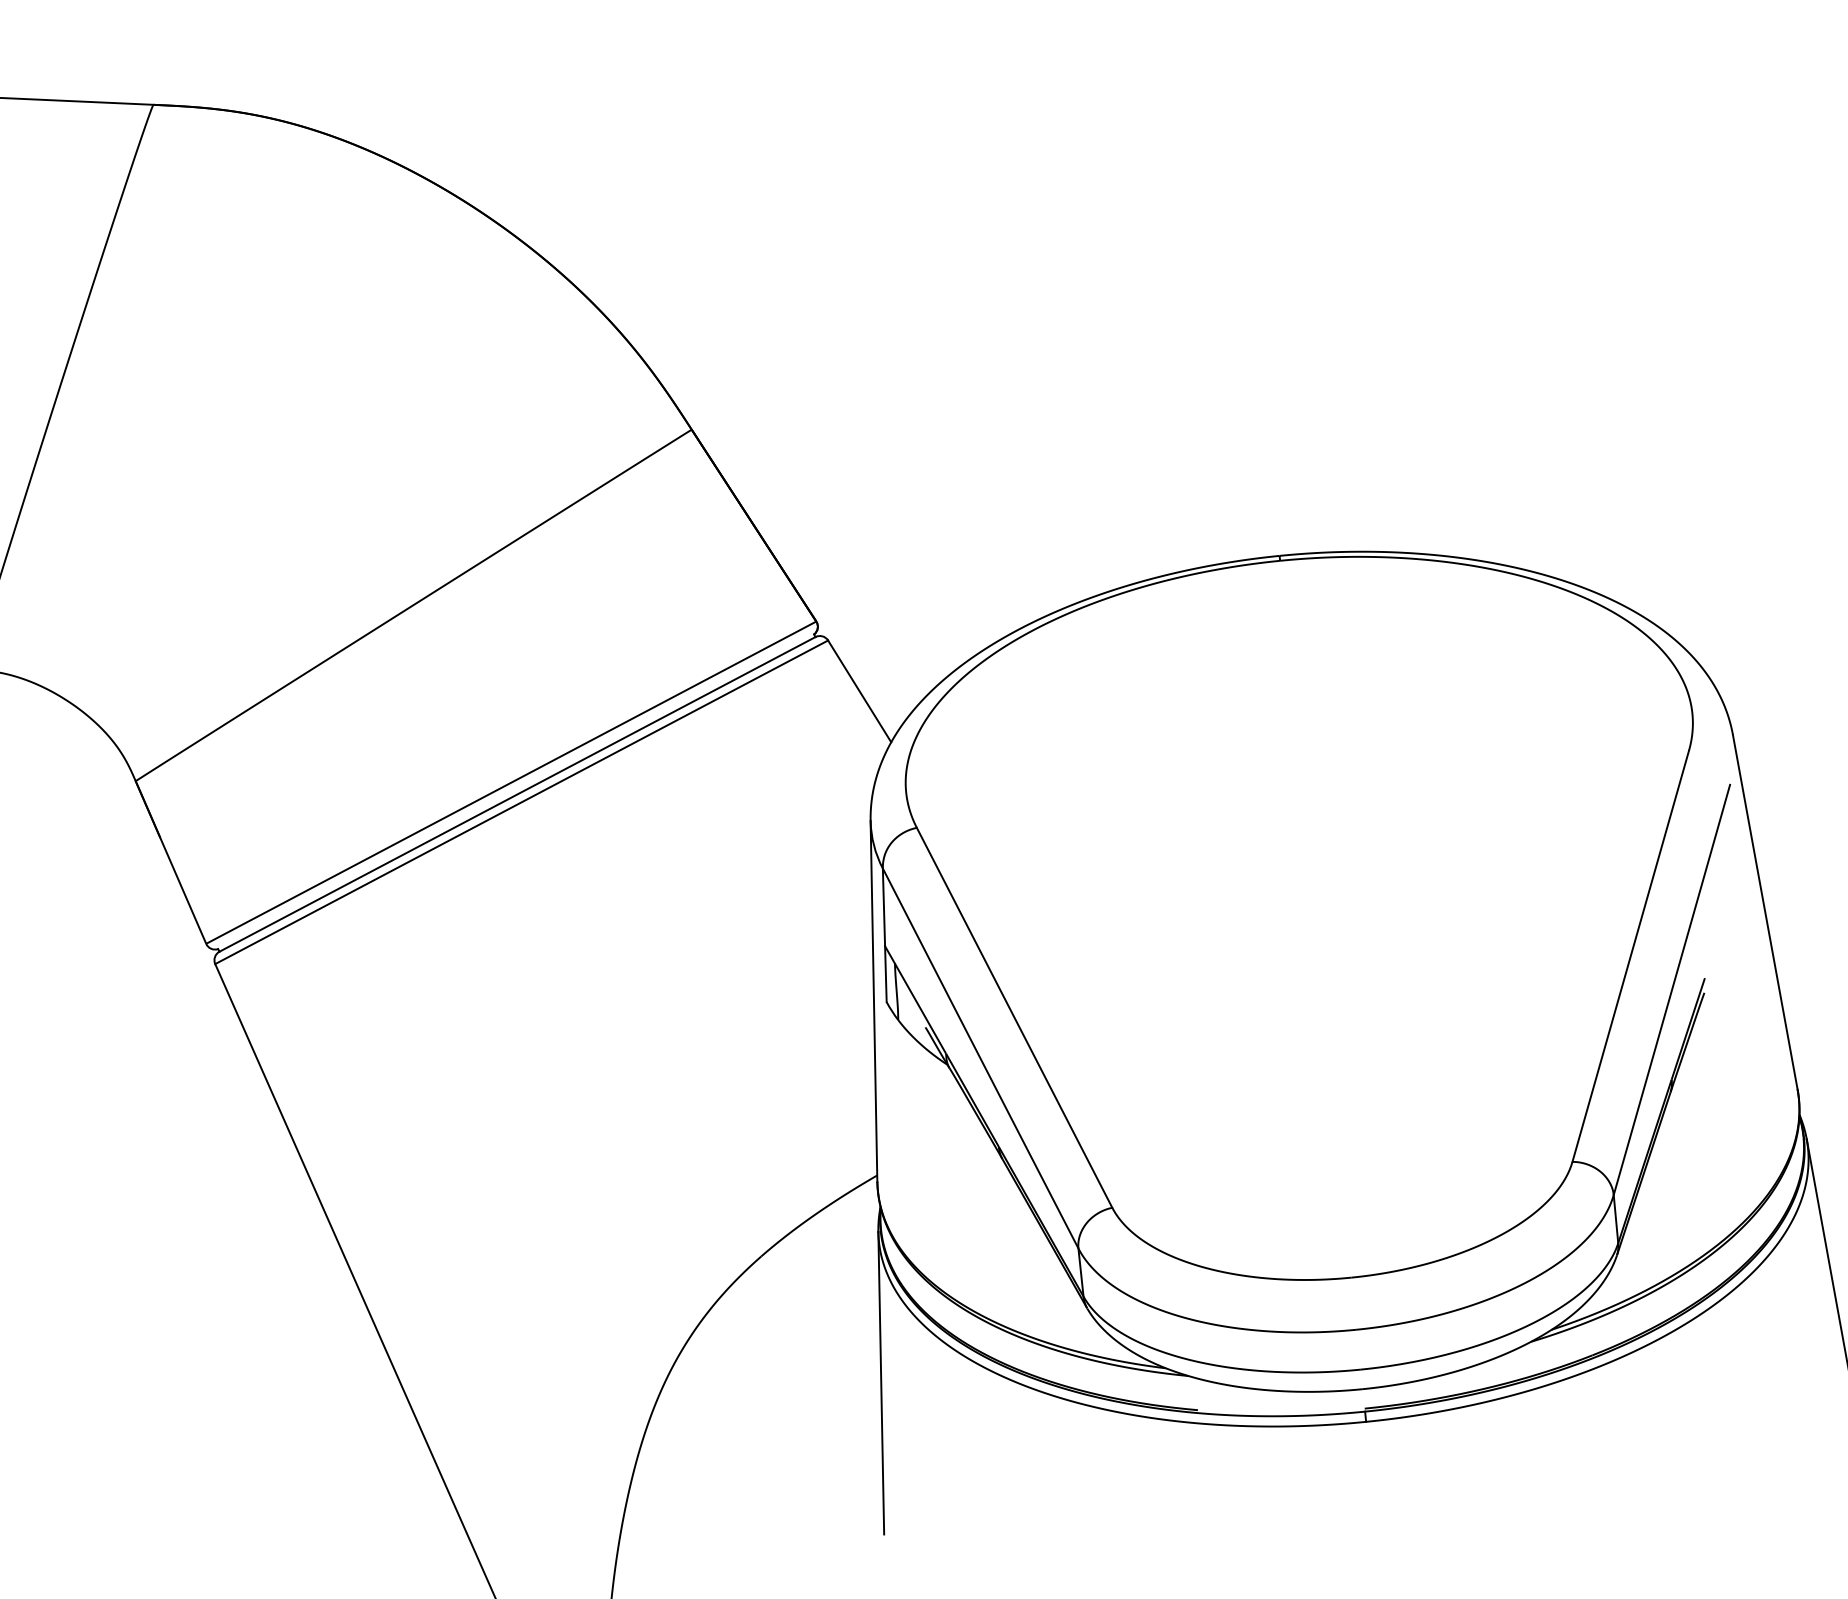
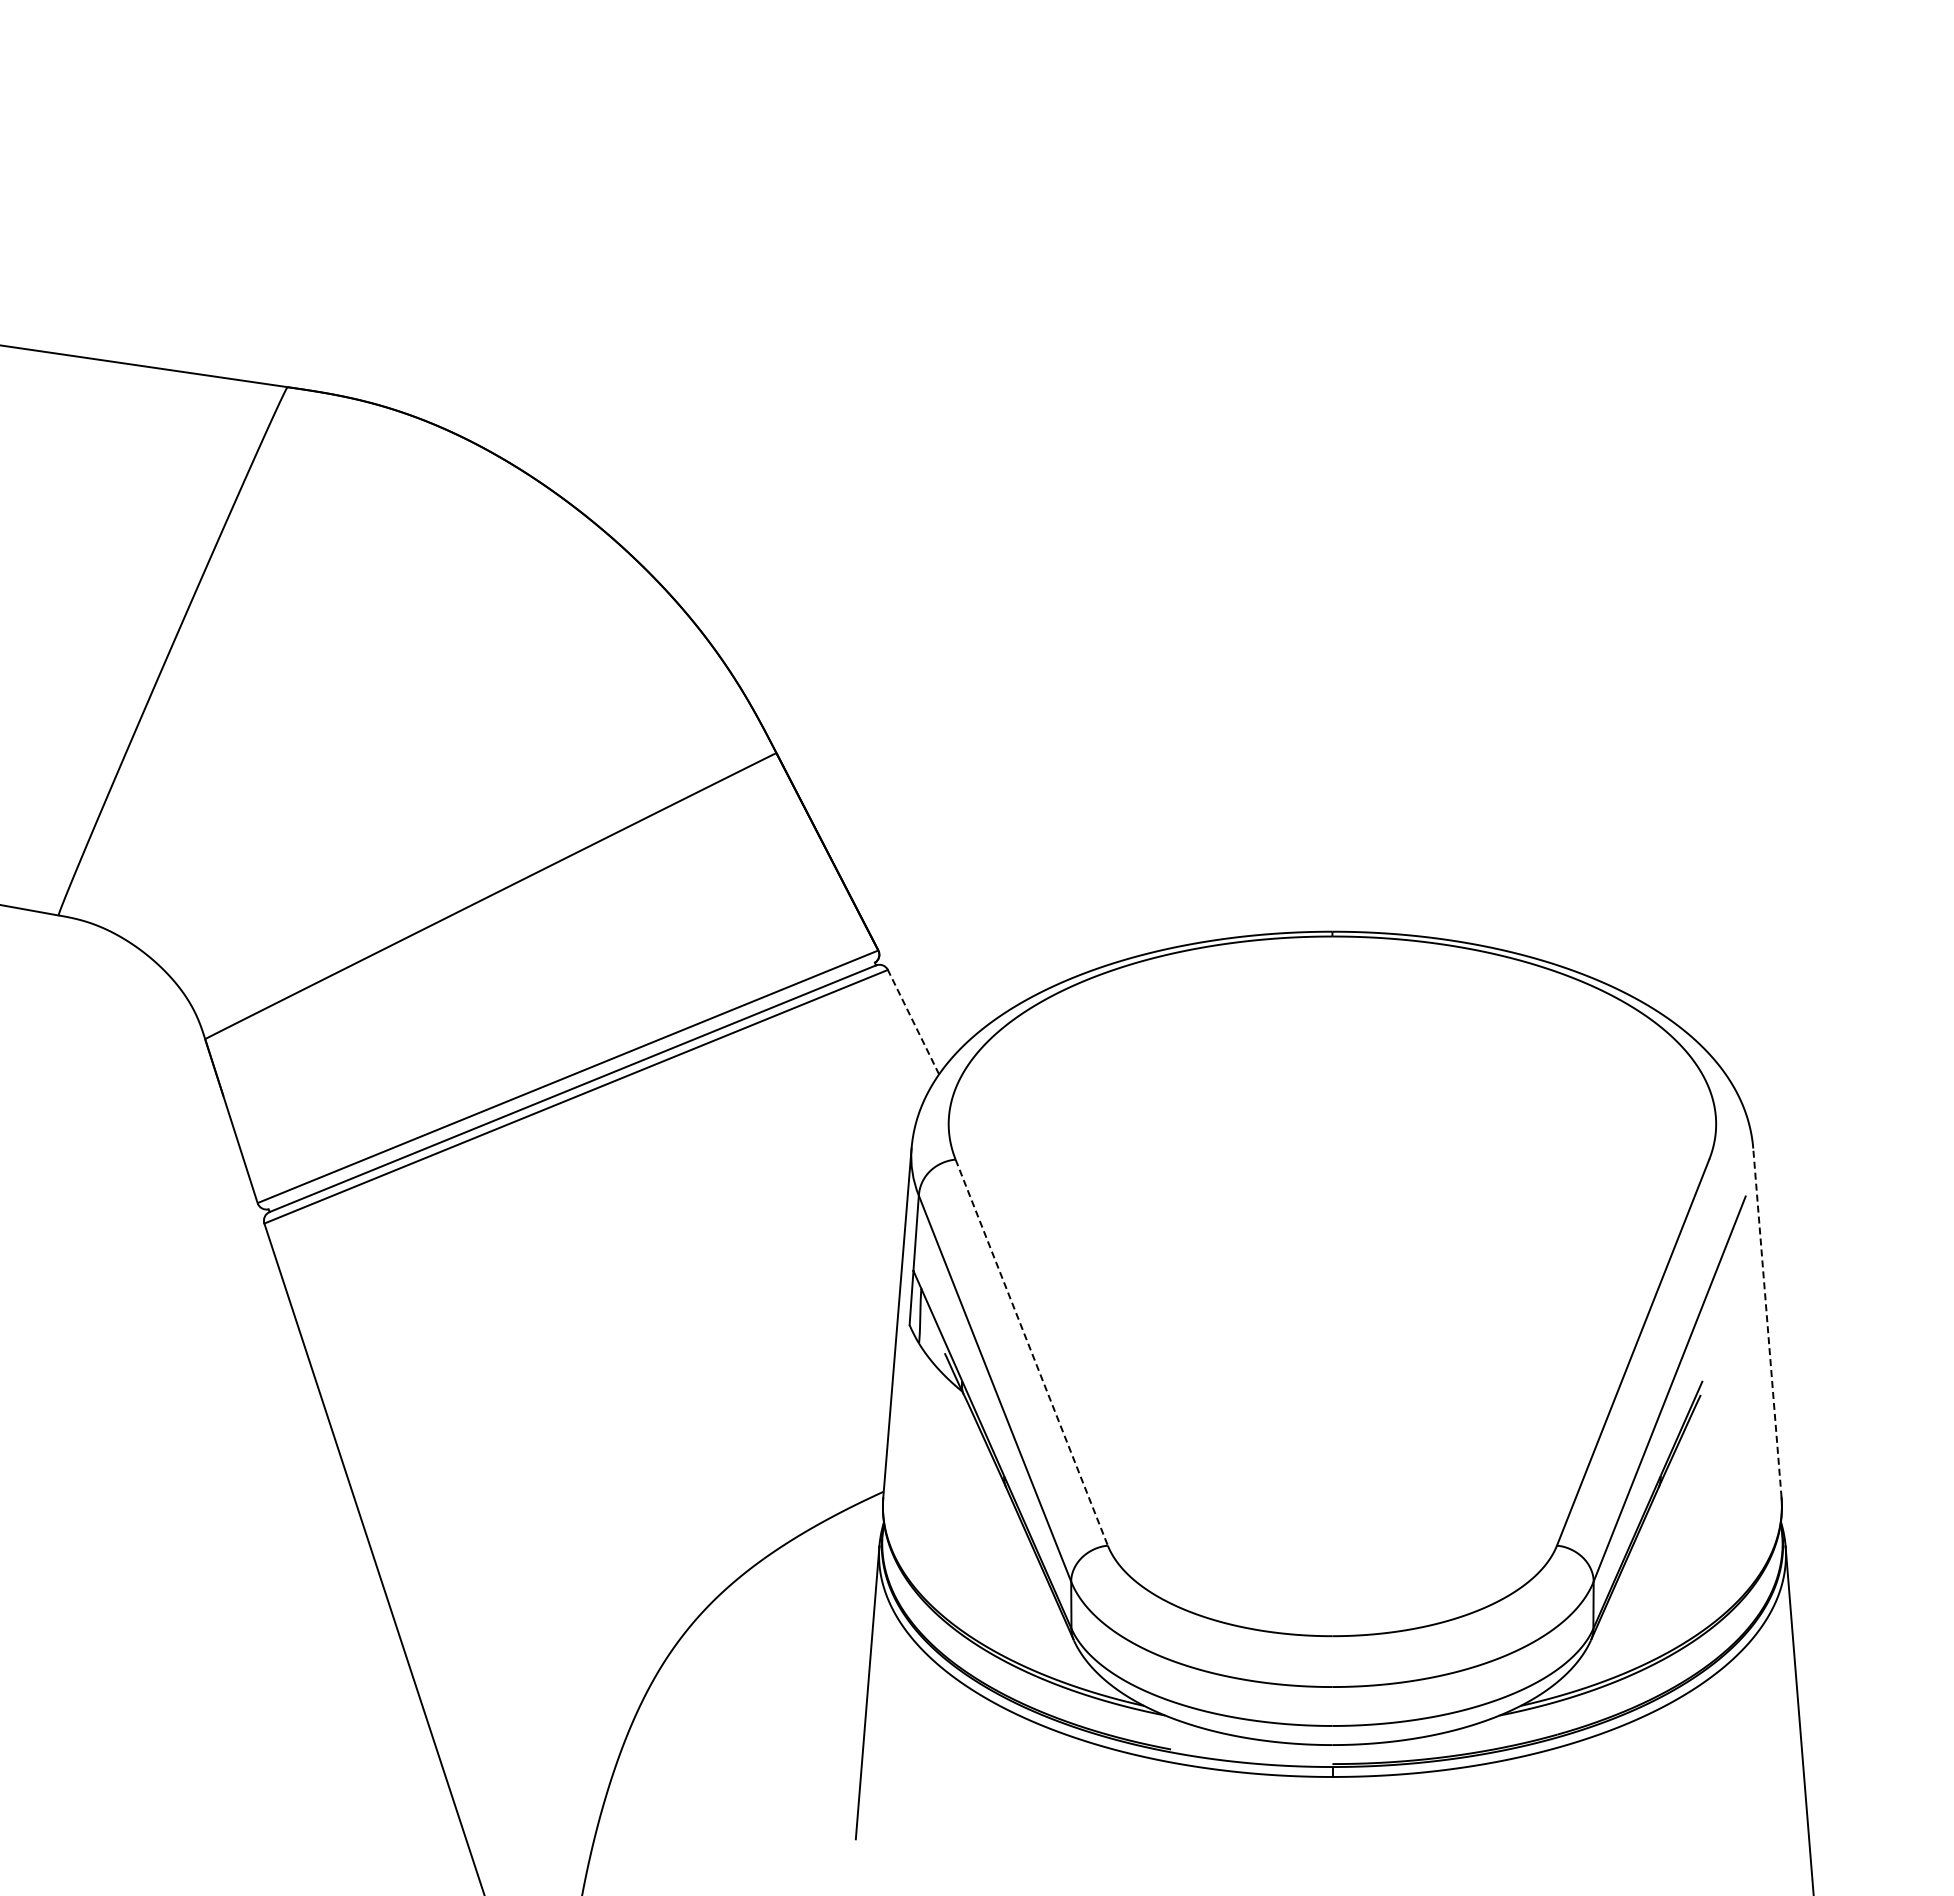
line: (859, 690) -> (913, 1021), solid -> dashed
line: (1765, 911) -> (1767, 1322), solid -> dashed
line: (1014, 1018) -> (1031, 1353), solid -> dashed

